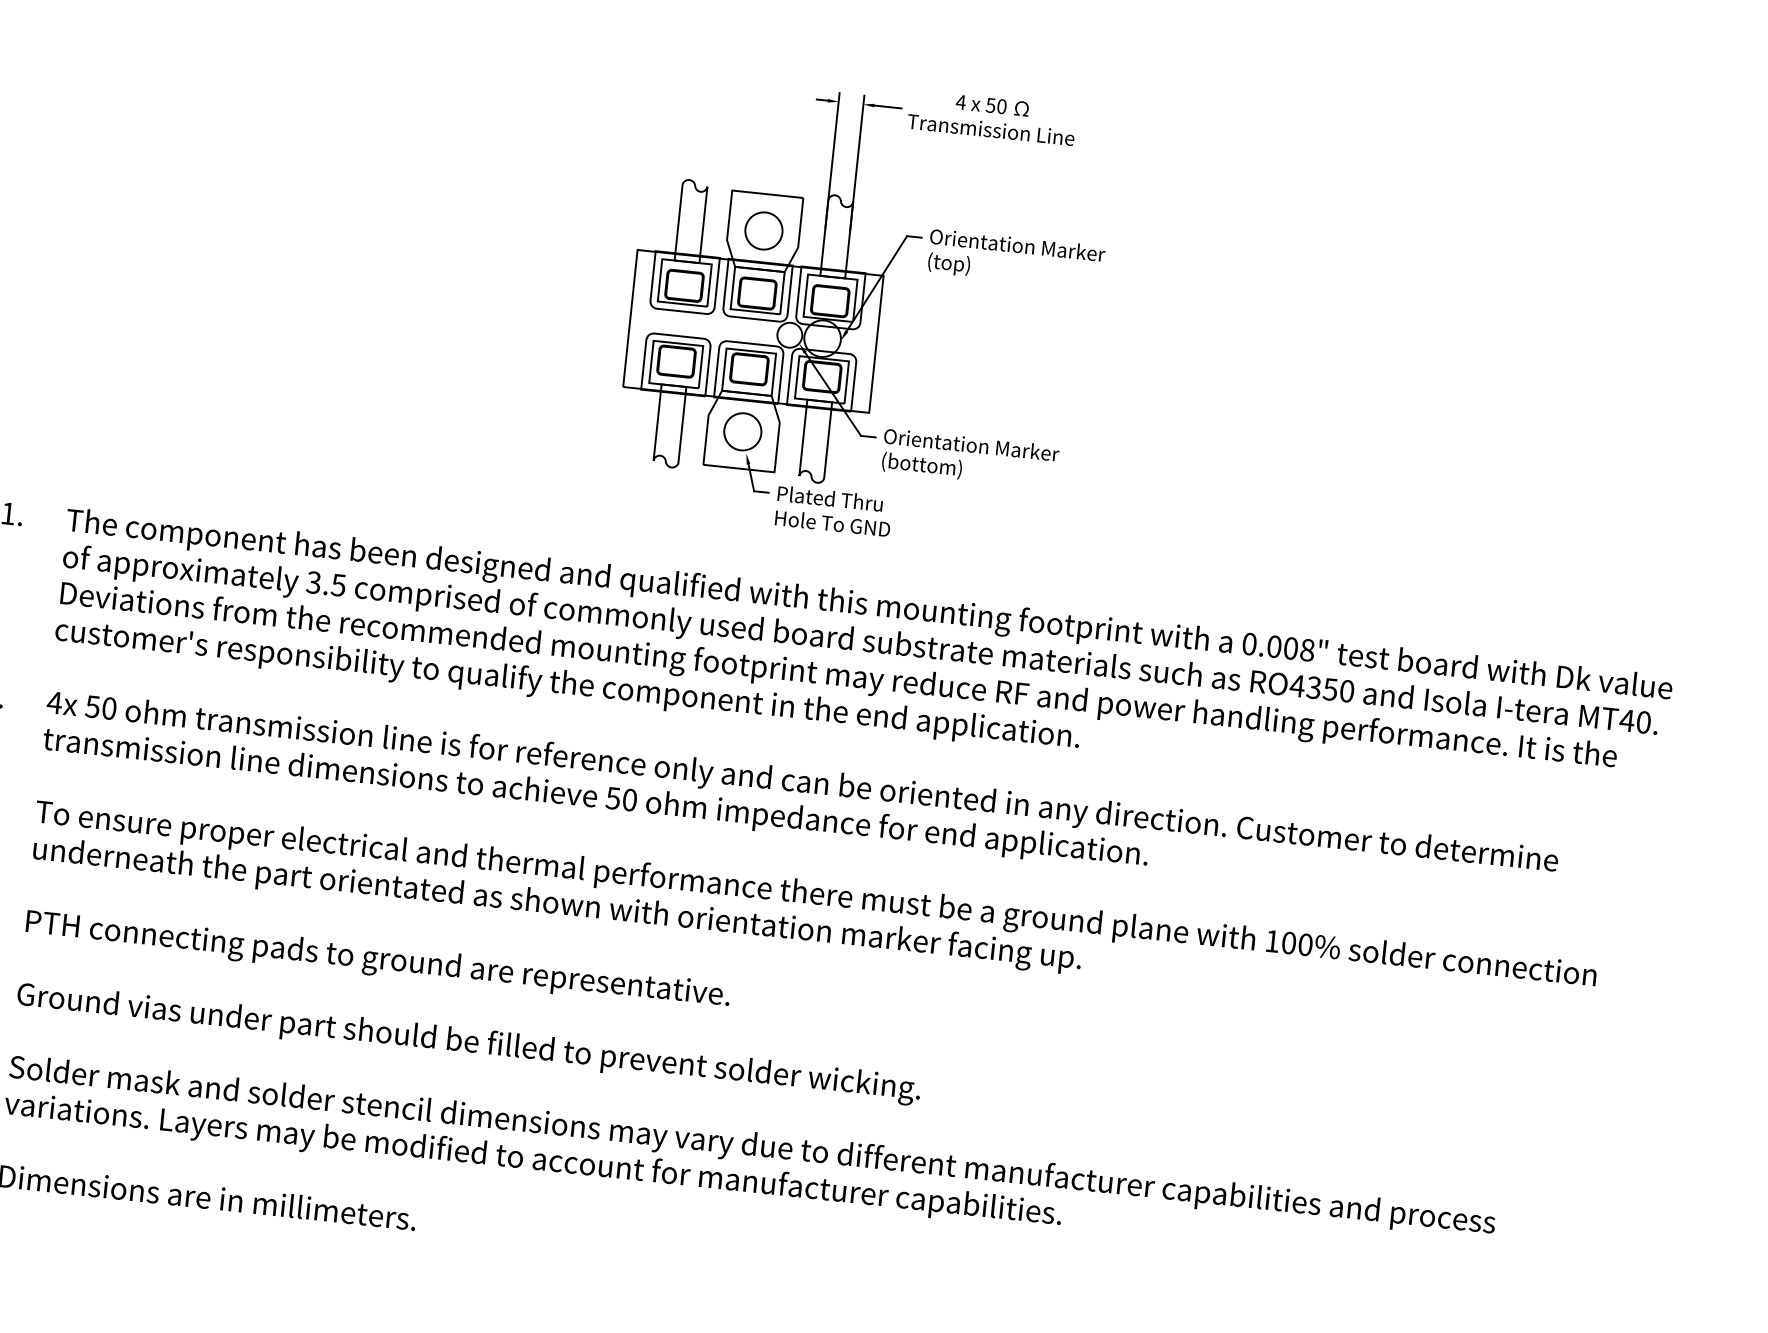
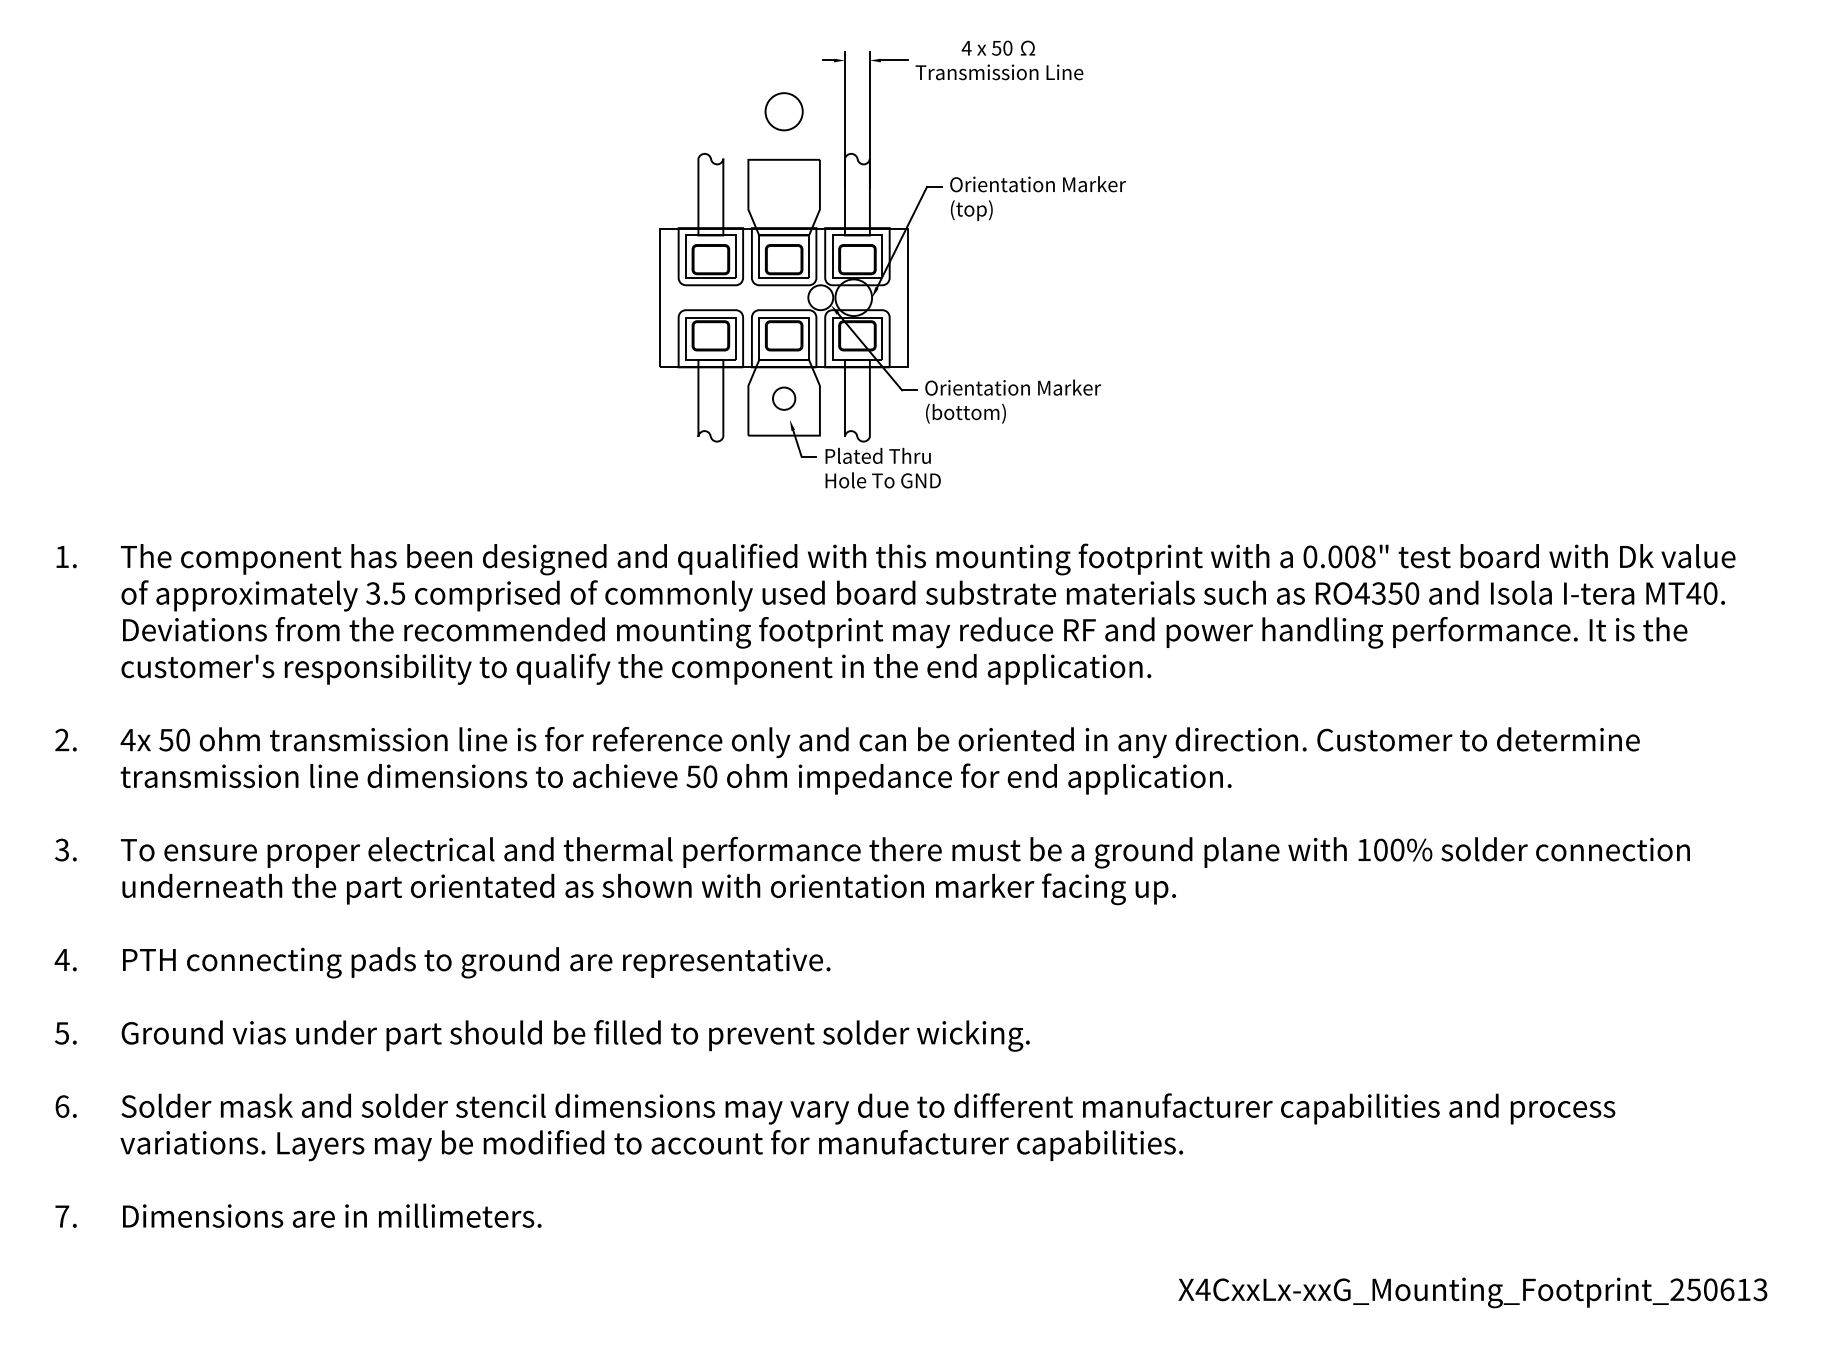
circle: (763, 230) -> (783, 111), moved
circle: (742, 431) -> (783, 398), size x0.6

